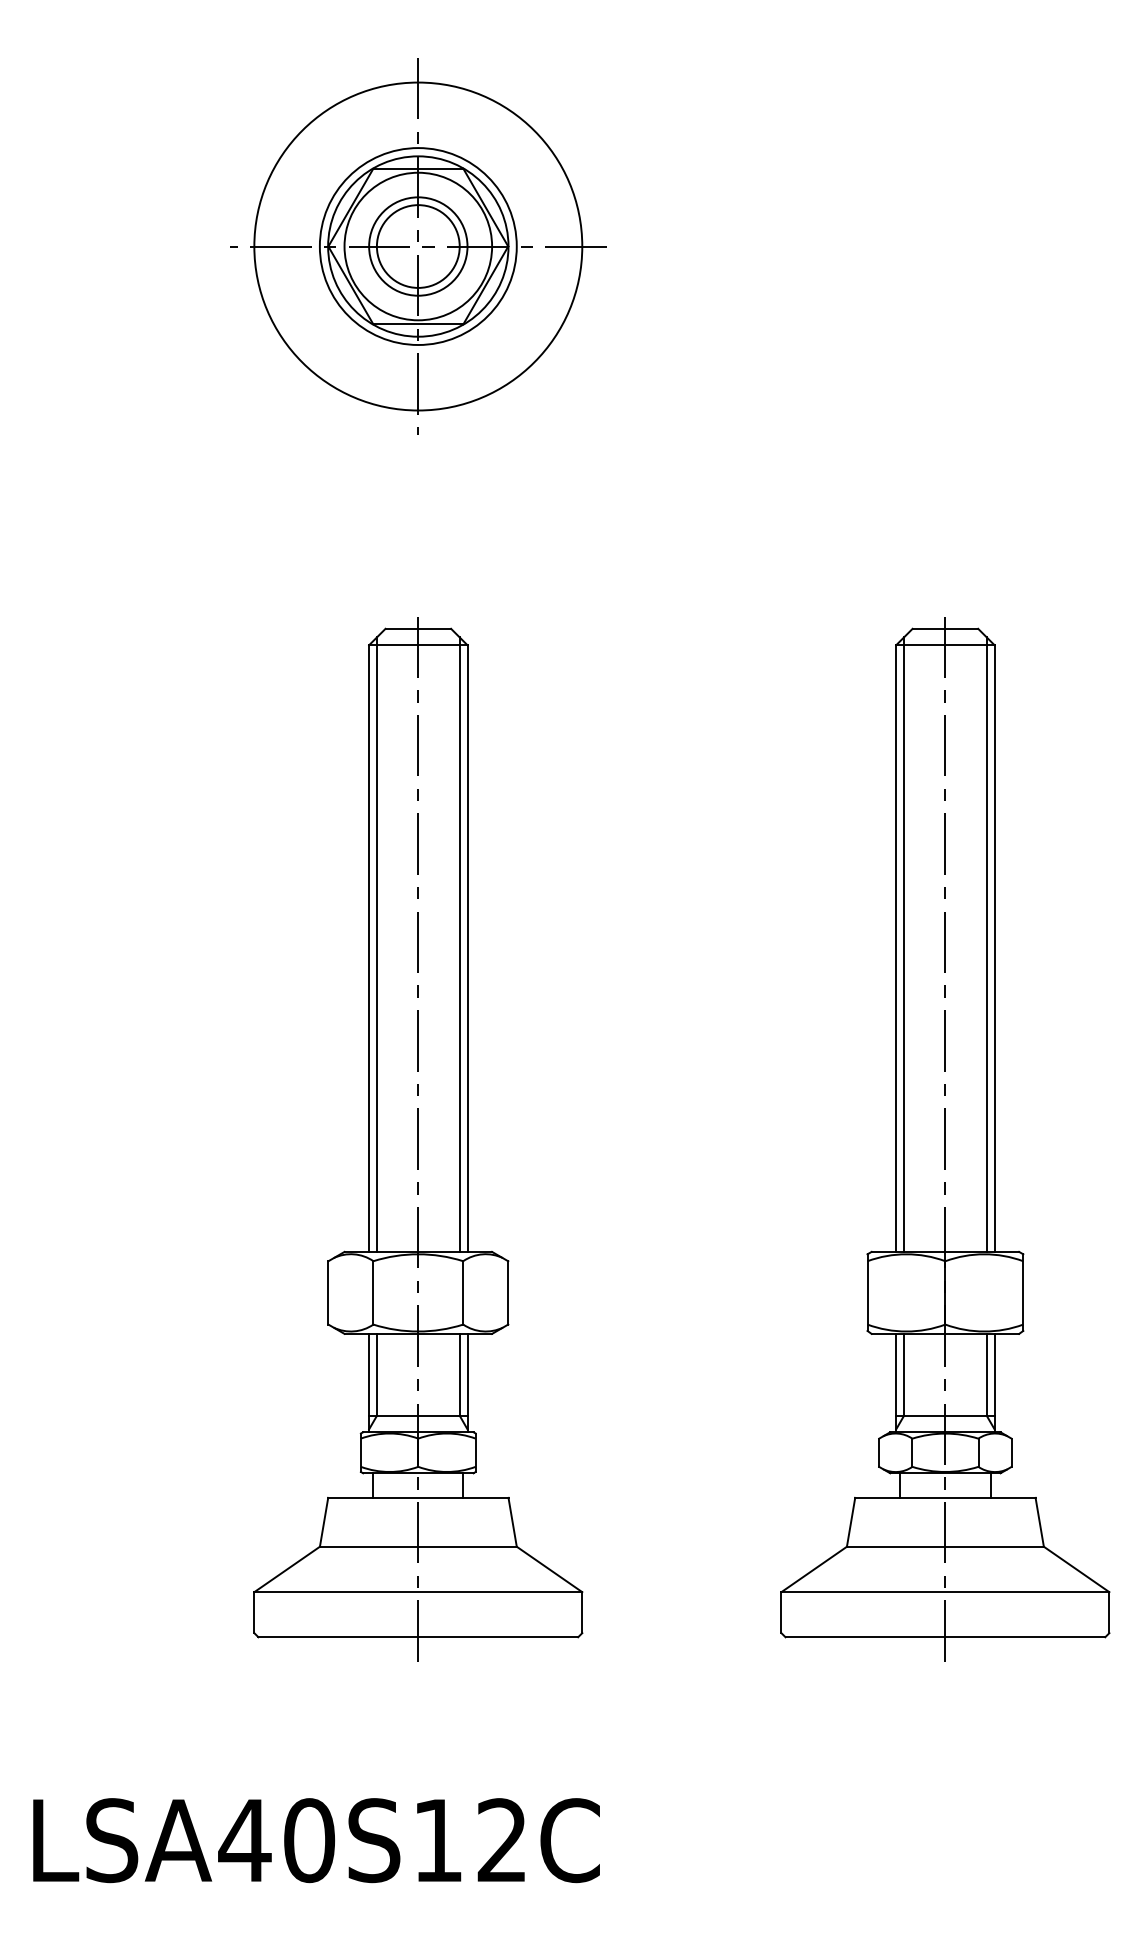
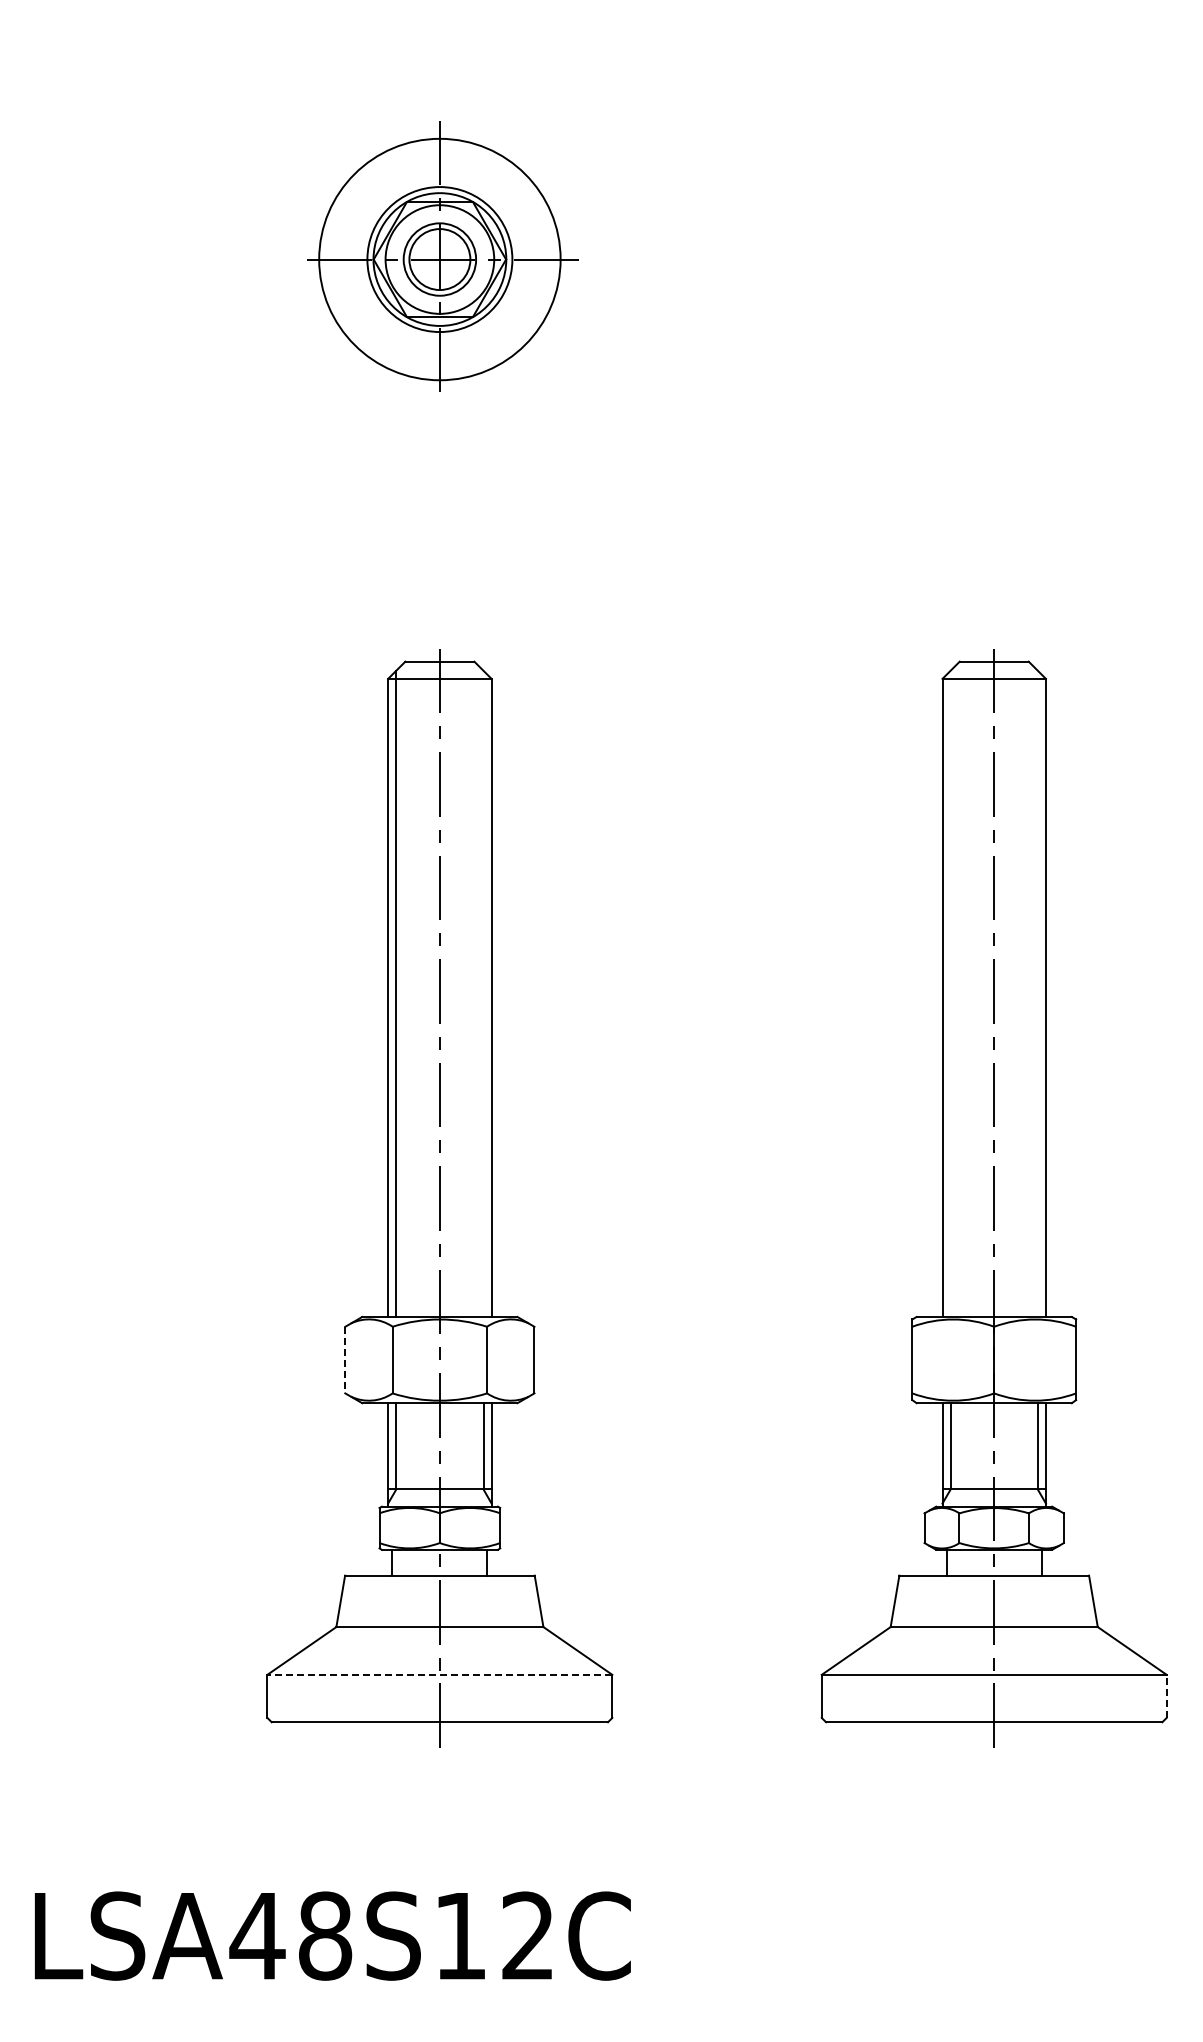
part: (417, 246) -> (439, 259), size x0.7
line: (459, 944) -> (483, 993), removed
line: (903, 944) -> (950, 993), removed
line: (986, 944) -> (1037, 993), removed
line: (328, 1293) -> (345, 1360), solid -> dashed
line: (417, 1591) -> (439, 1674), solid -> dashed
line: (1109, 1612) -> (1166, 1696), solid -> dashed
text: (309, 1840) -> (325, 1935), LSA40S12C -> LSA48S12C

